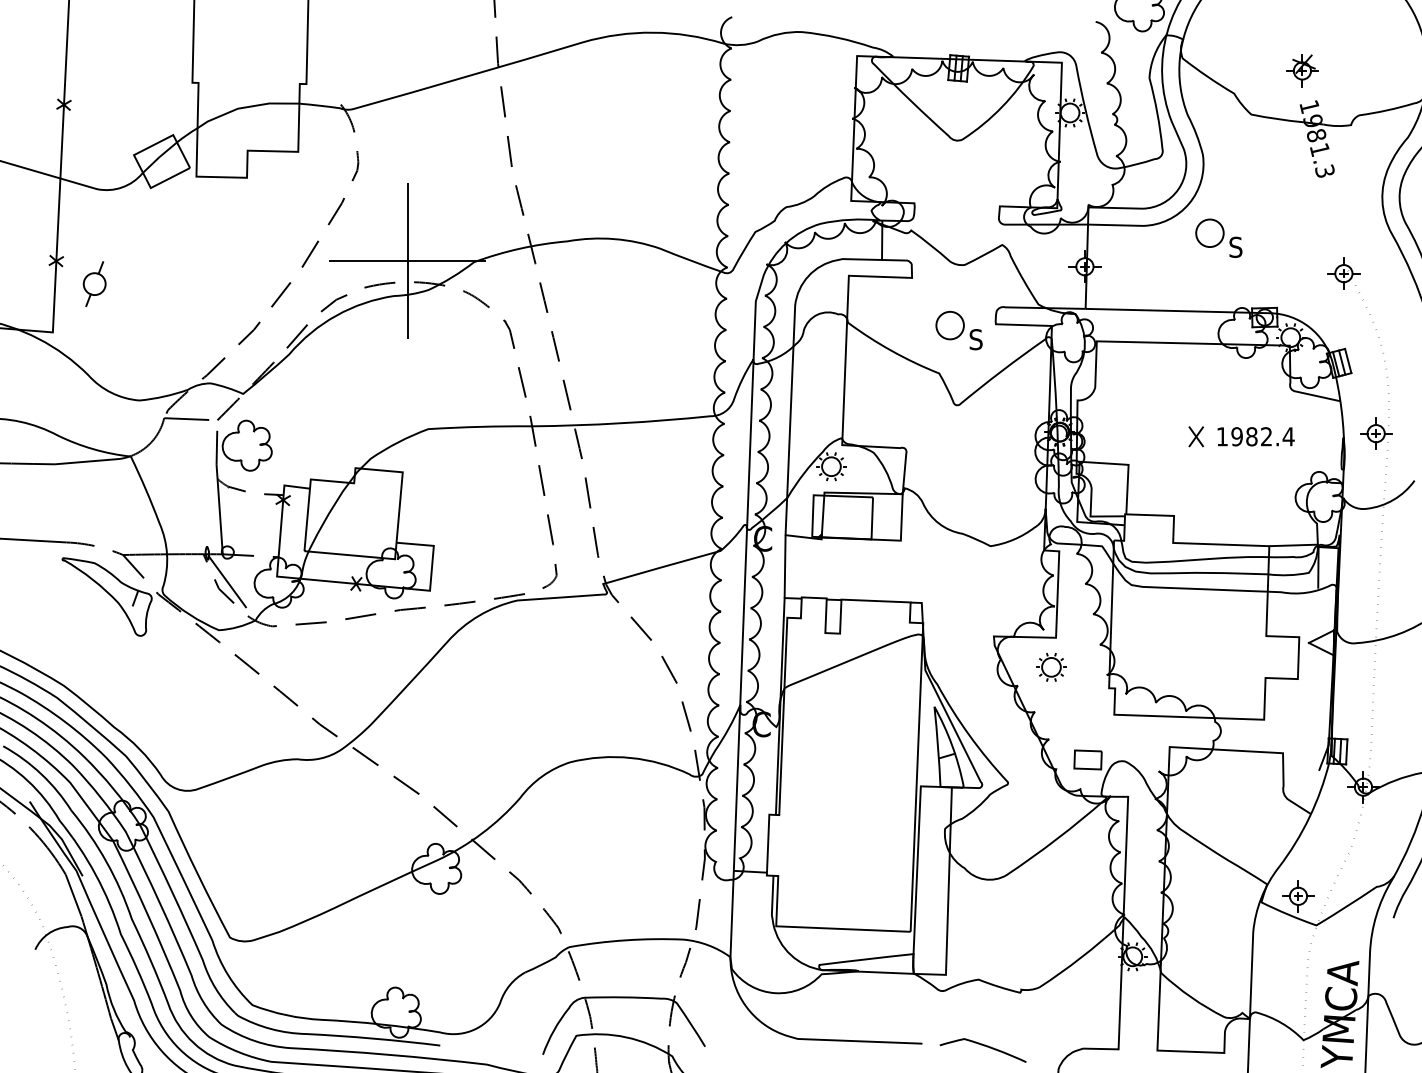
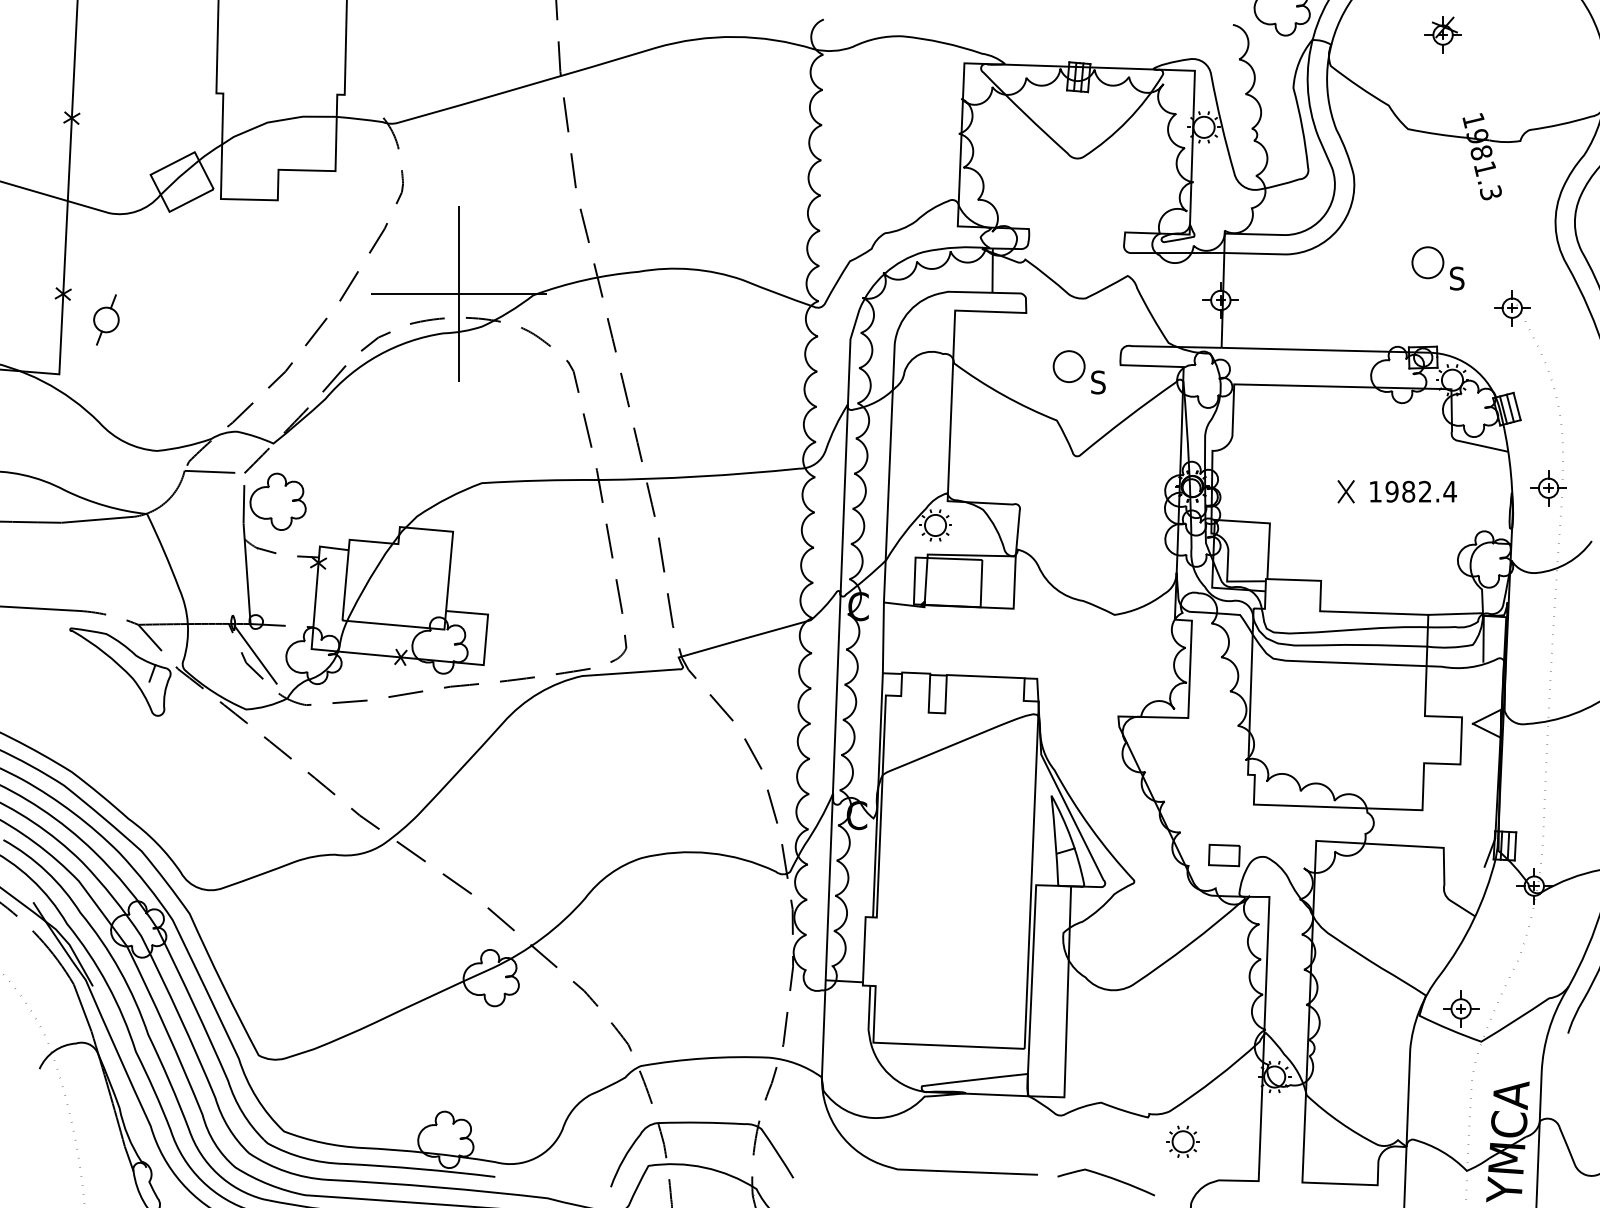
part: (1302, 70) -> (1443, 34), moved
part: (1218, 237) -> (1437, 267), moved
part: (1051, 667) -> (1183, 1141), moved

